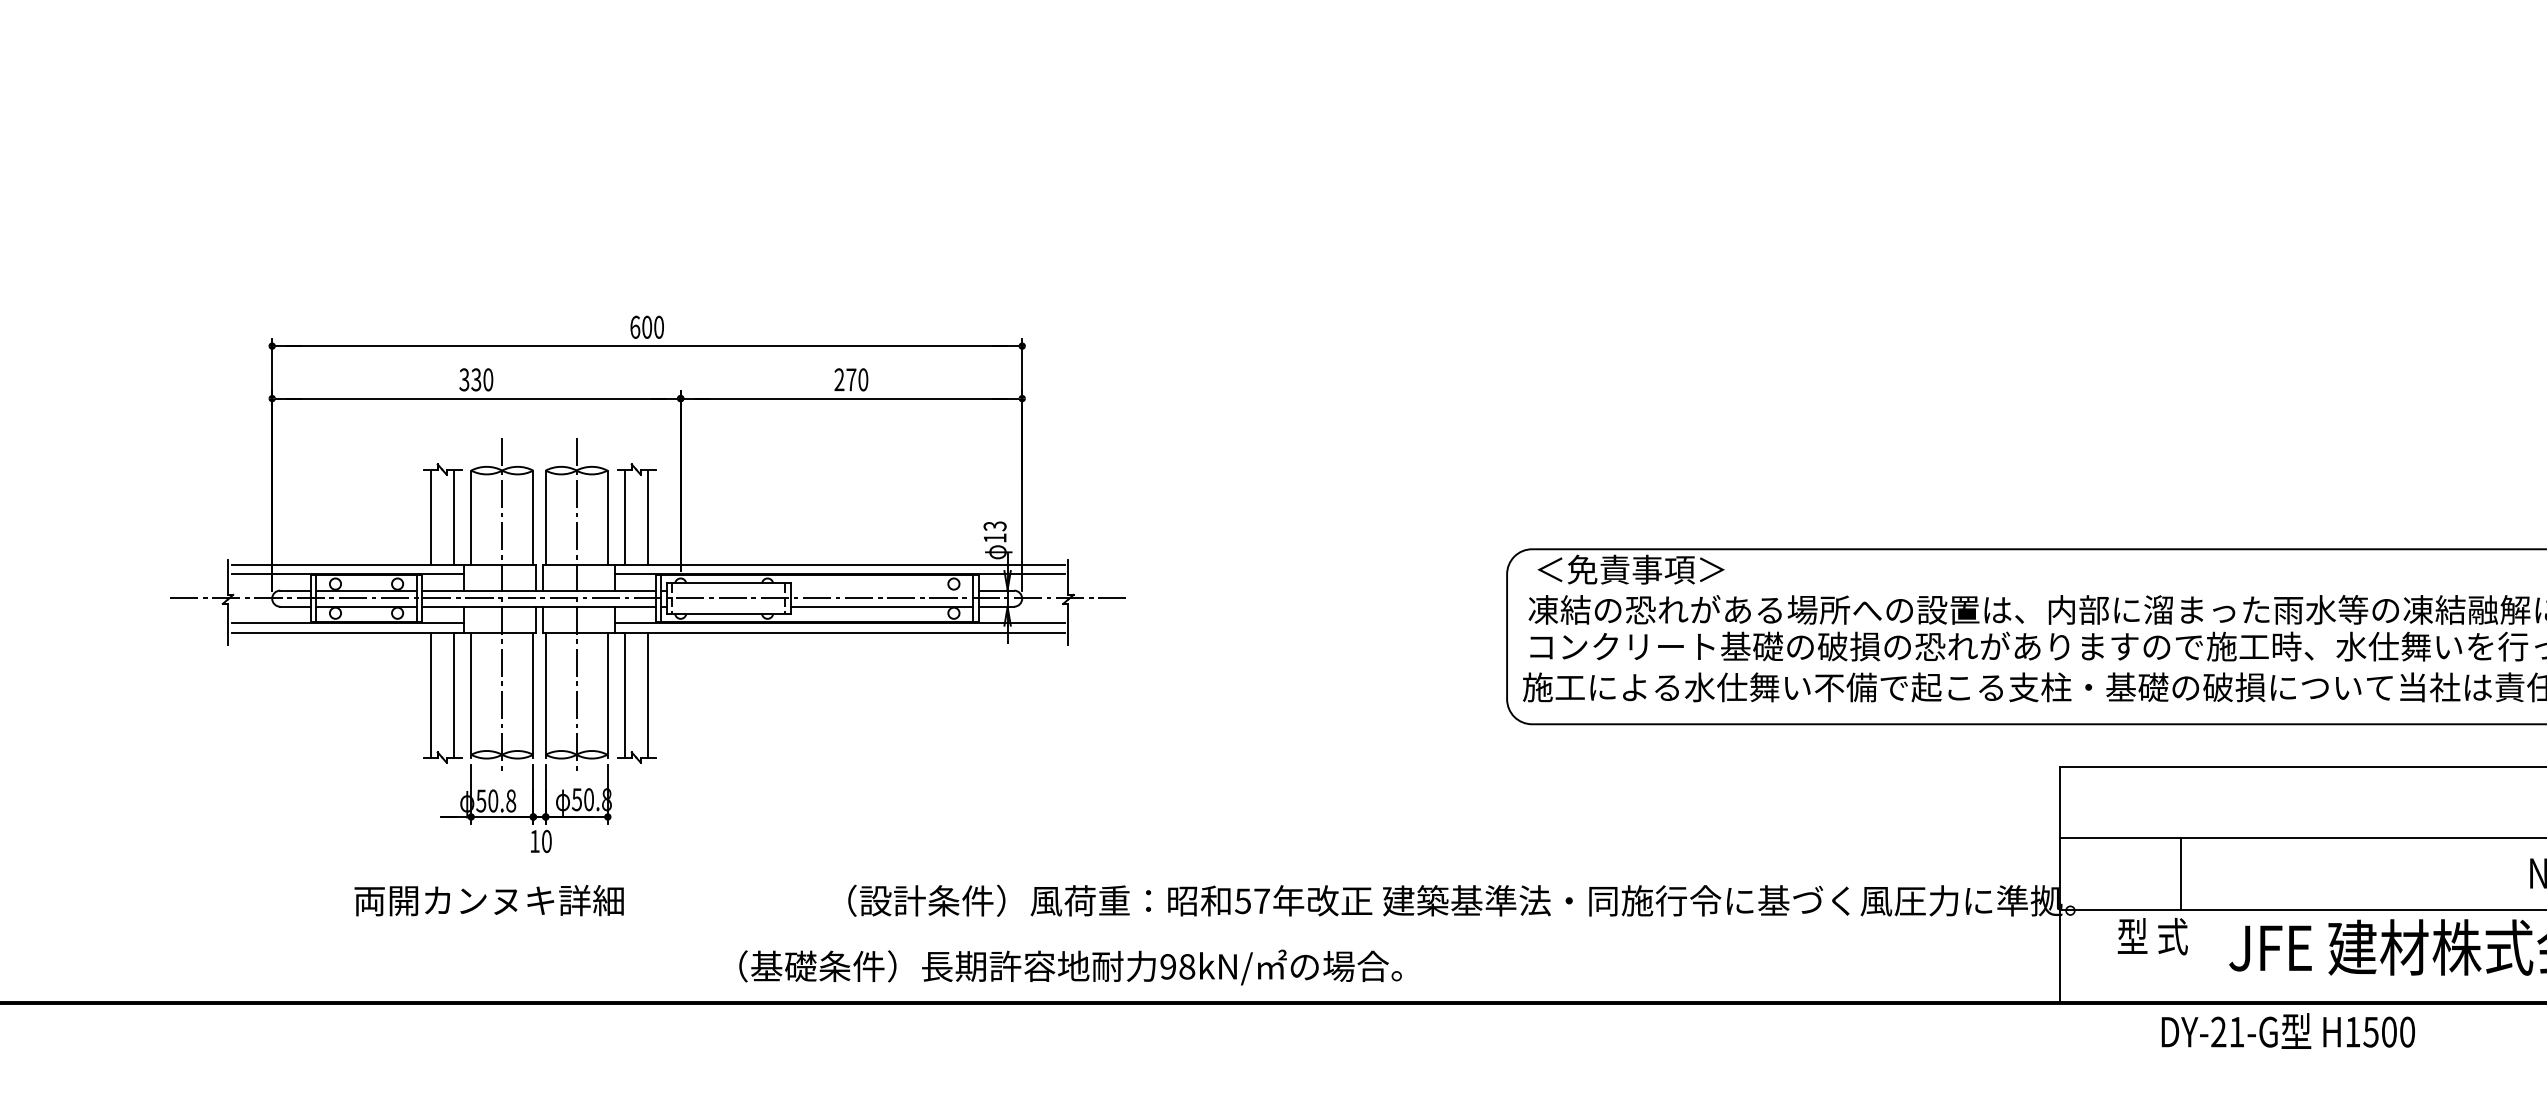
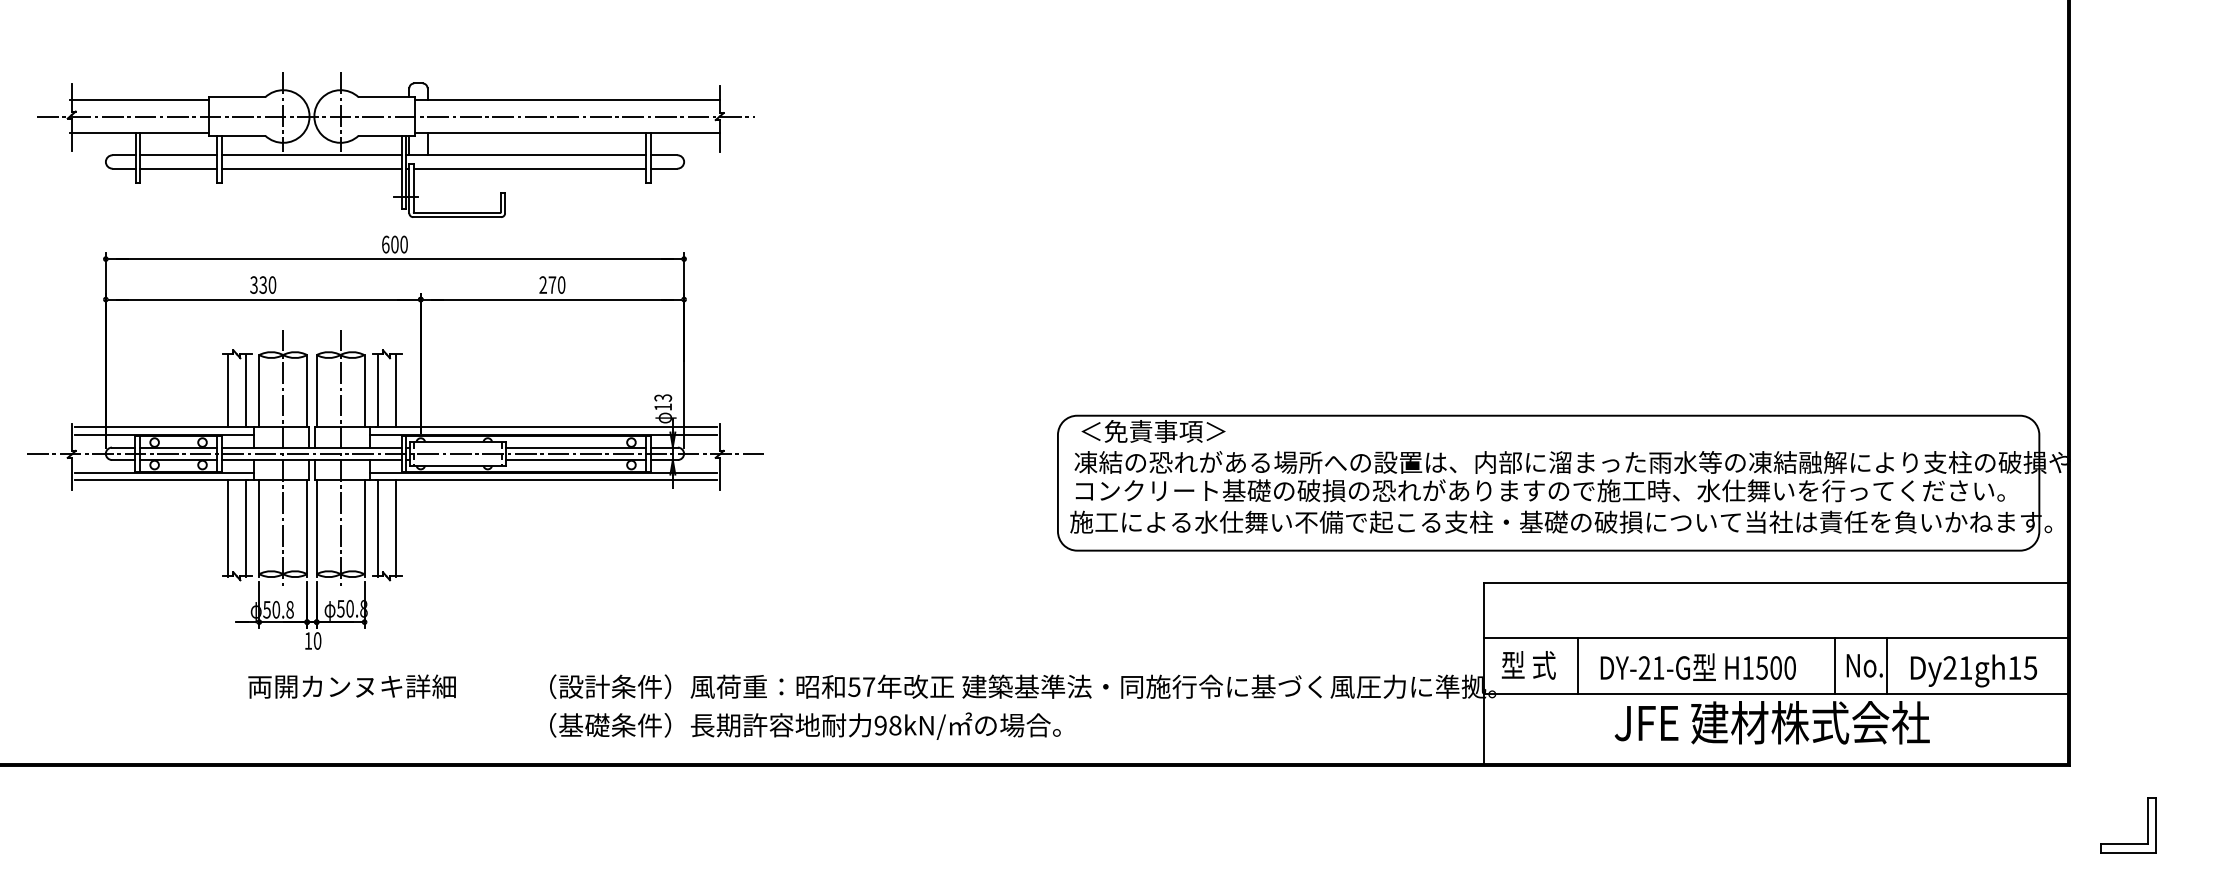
part: (647, 197) -> (395, 144), added
line: (881, 590) -> (575, 447), added
line: (2514, 873) -> (1834, 665), added
text: (488, 900) -> (351, 686), moved
text: (2152, 936) -> (1528, 665), moved
text: (1070, 966) -> (805, 725), moved
text: (2287, 1030) -> (1697, 666), moved

